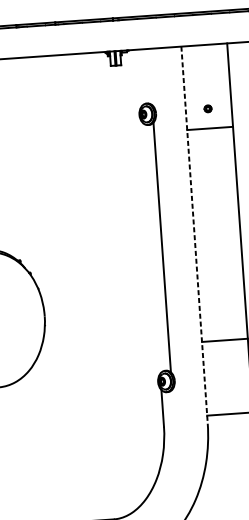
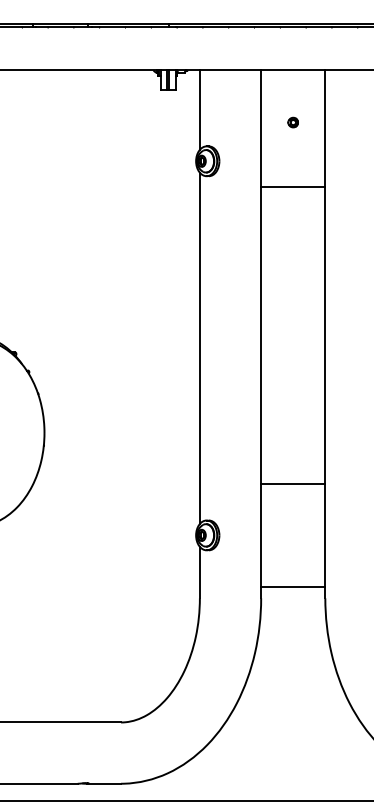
line: (139, 77) -> (199, 109), added
part: (207, 108) -> (292, 122), moved
line: (194, 235) -> (261, 334), dashed -> solid
line: (161, 246) -> (199, 347), moved

